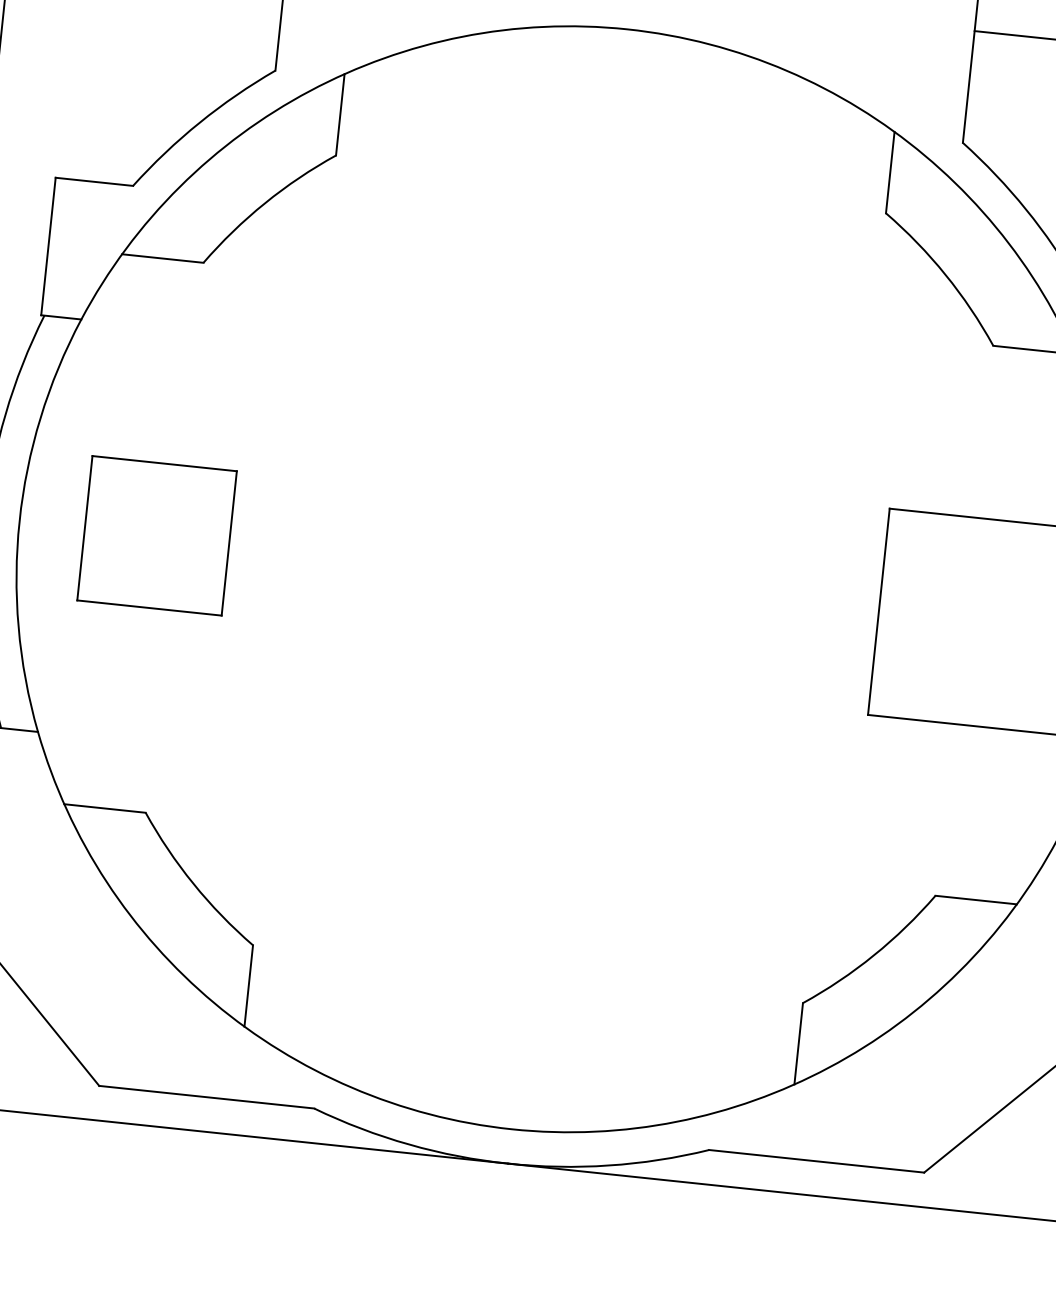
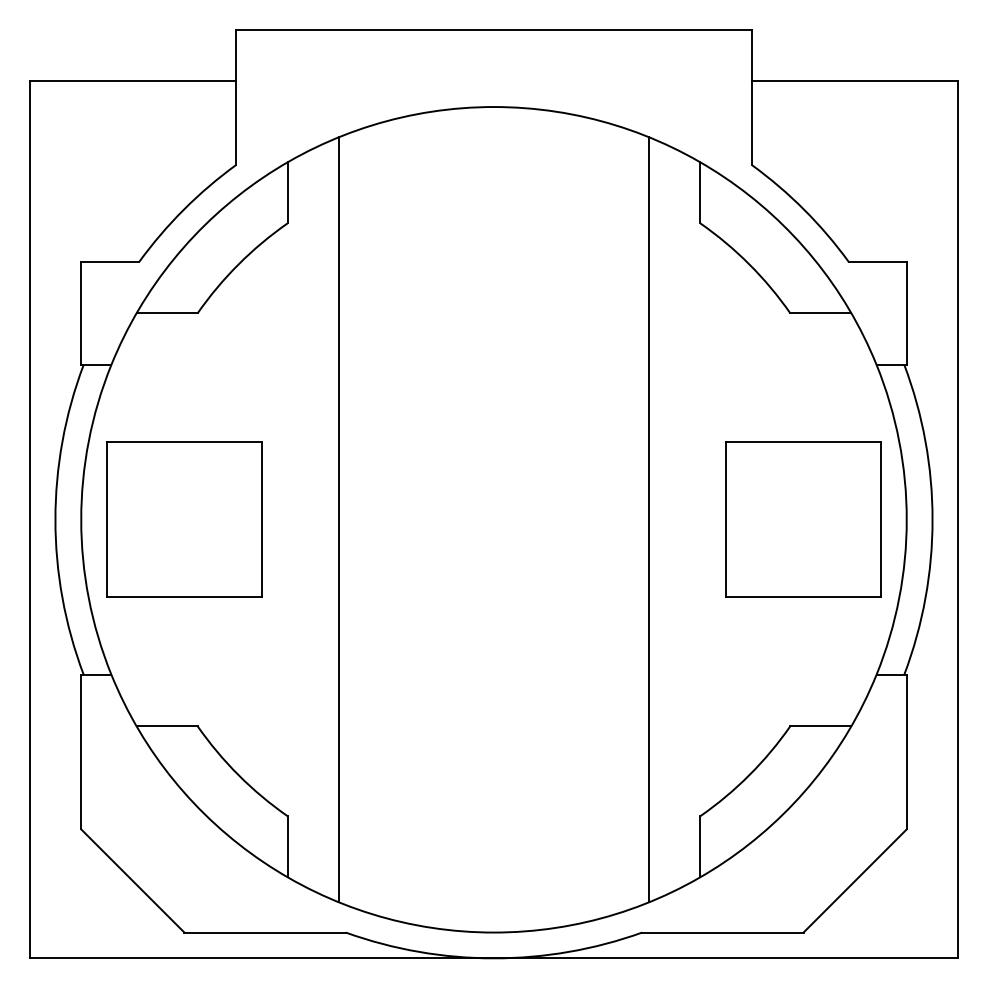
part: (157, 535) -> (184, 519), size x1.43
line: (363, 557) -> (339, 519), added
line: (775, 600) -> (648, 519), added

